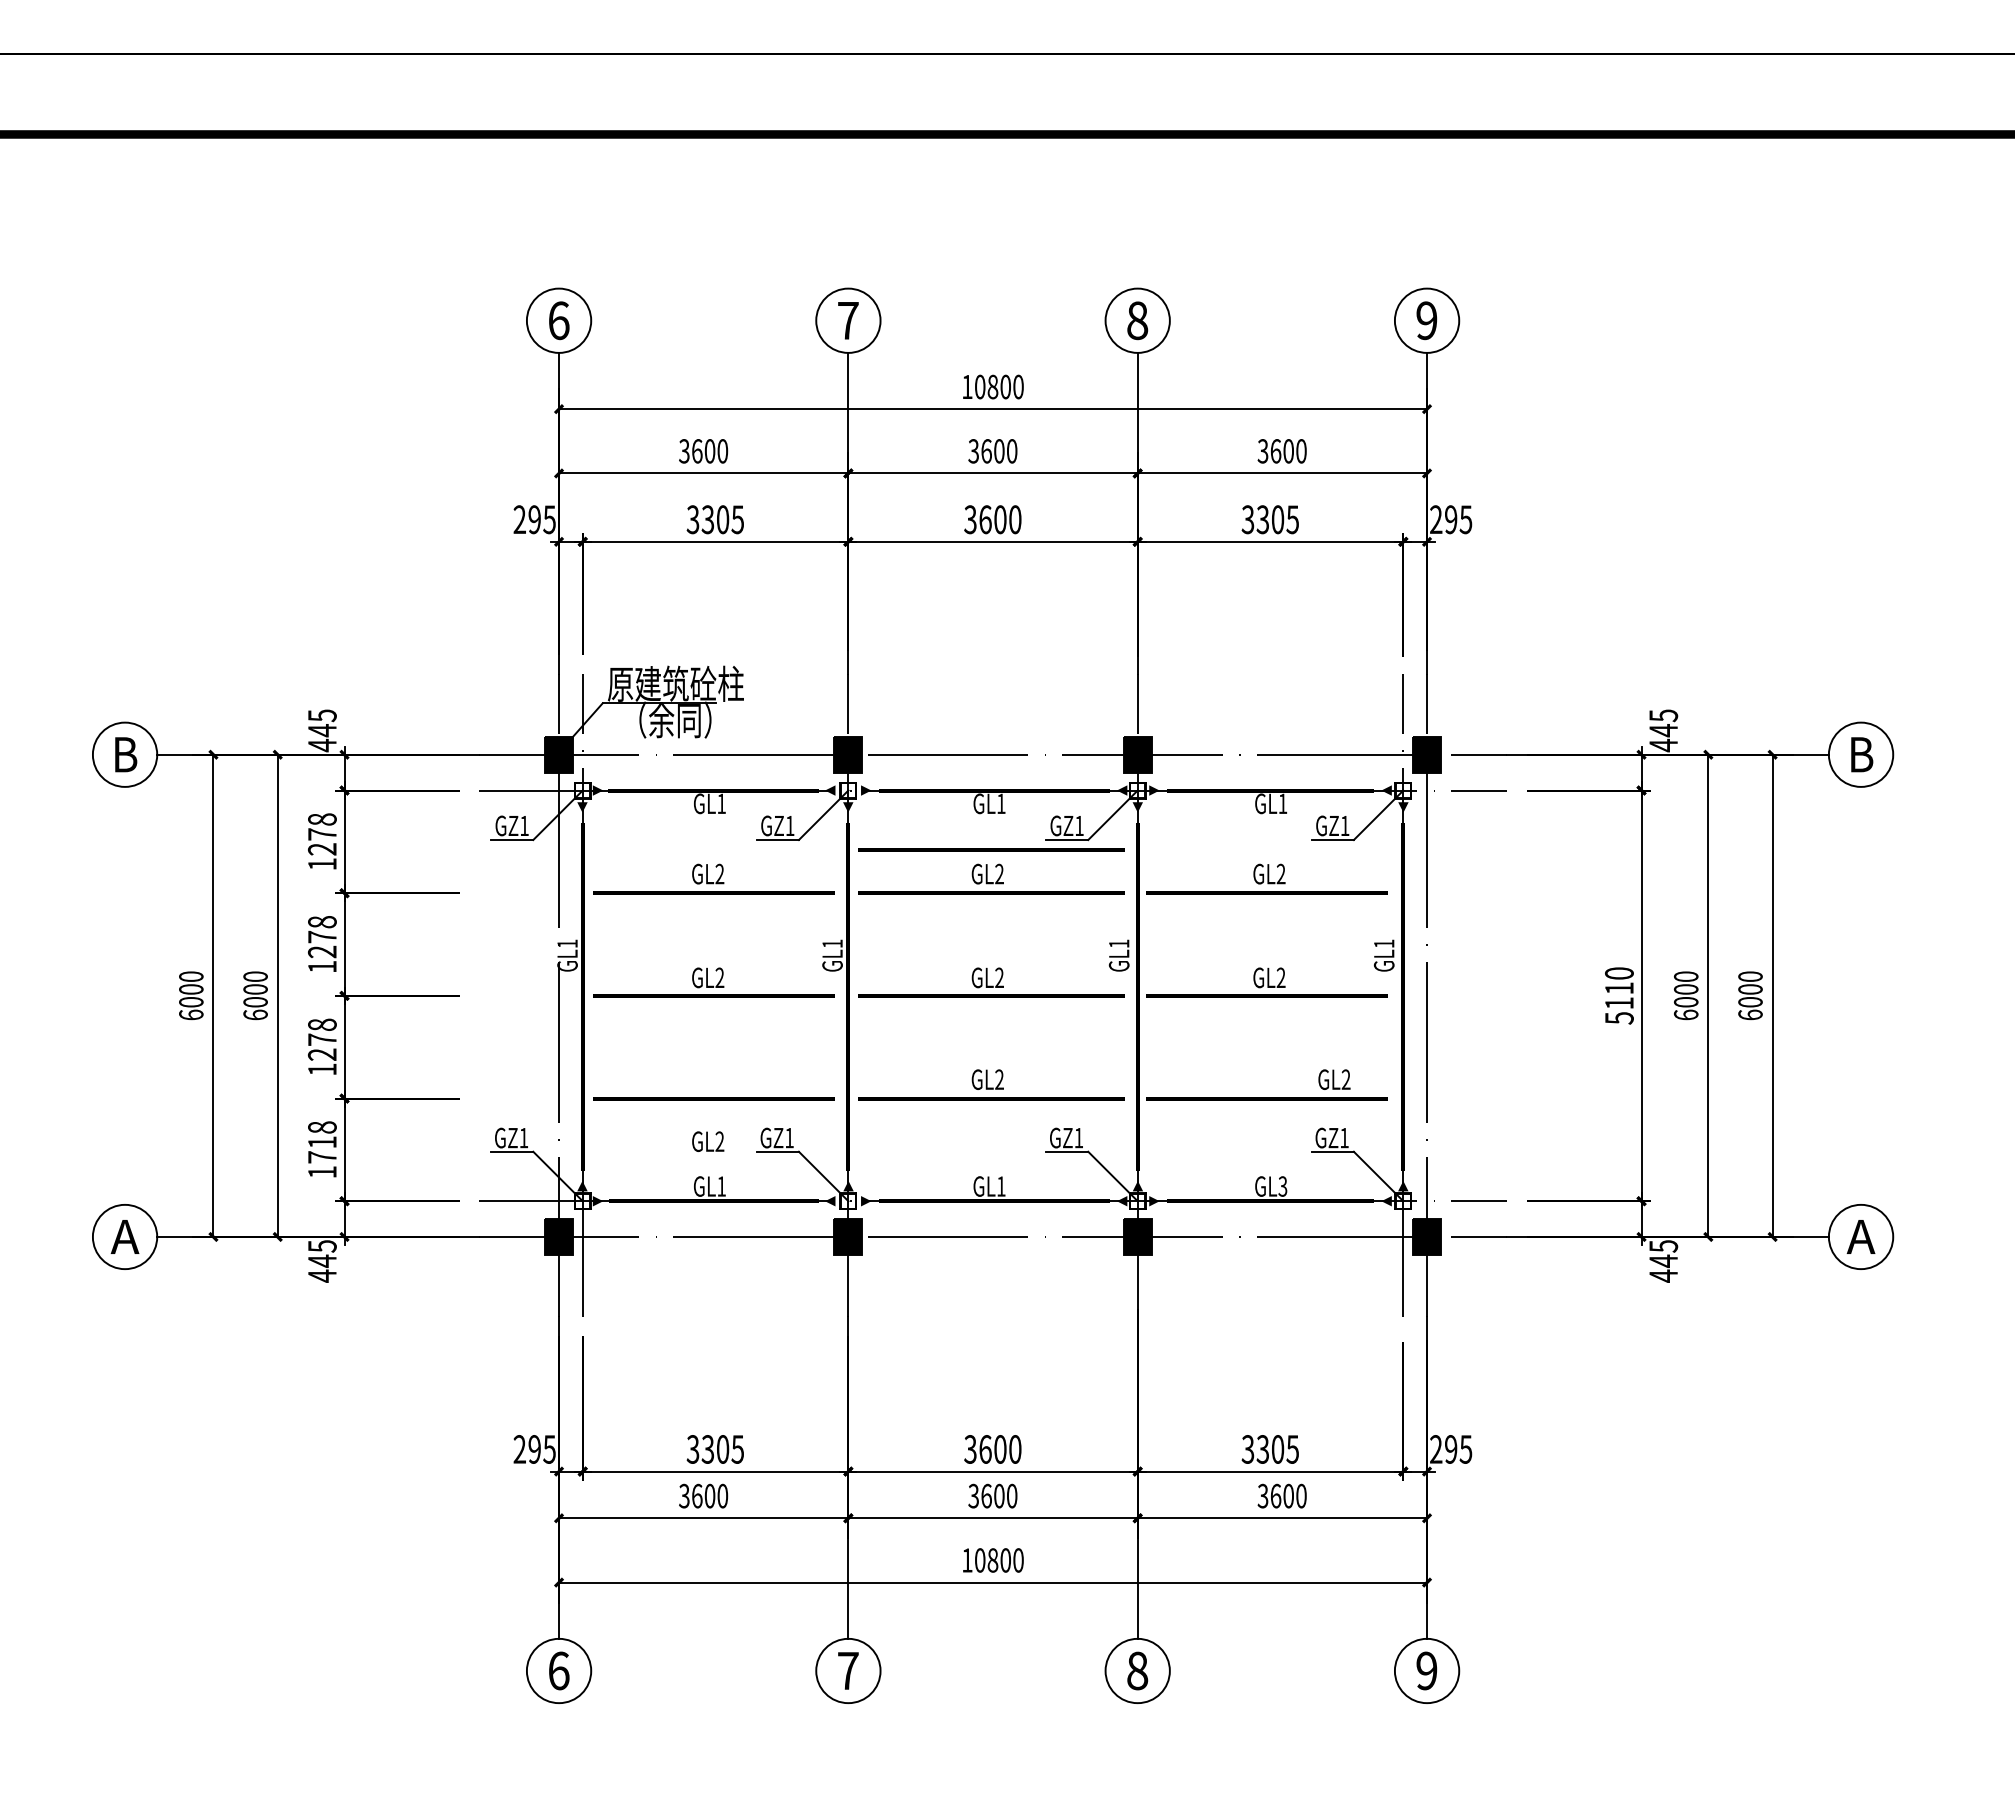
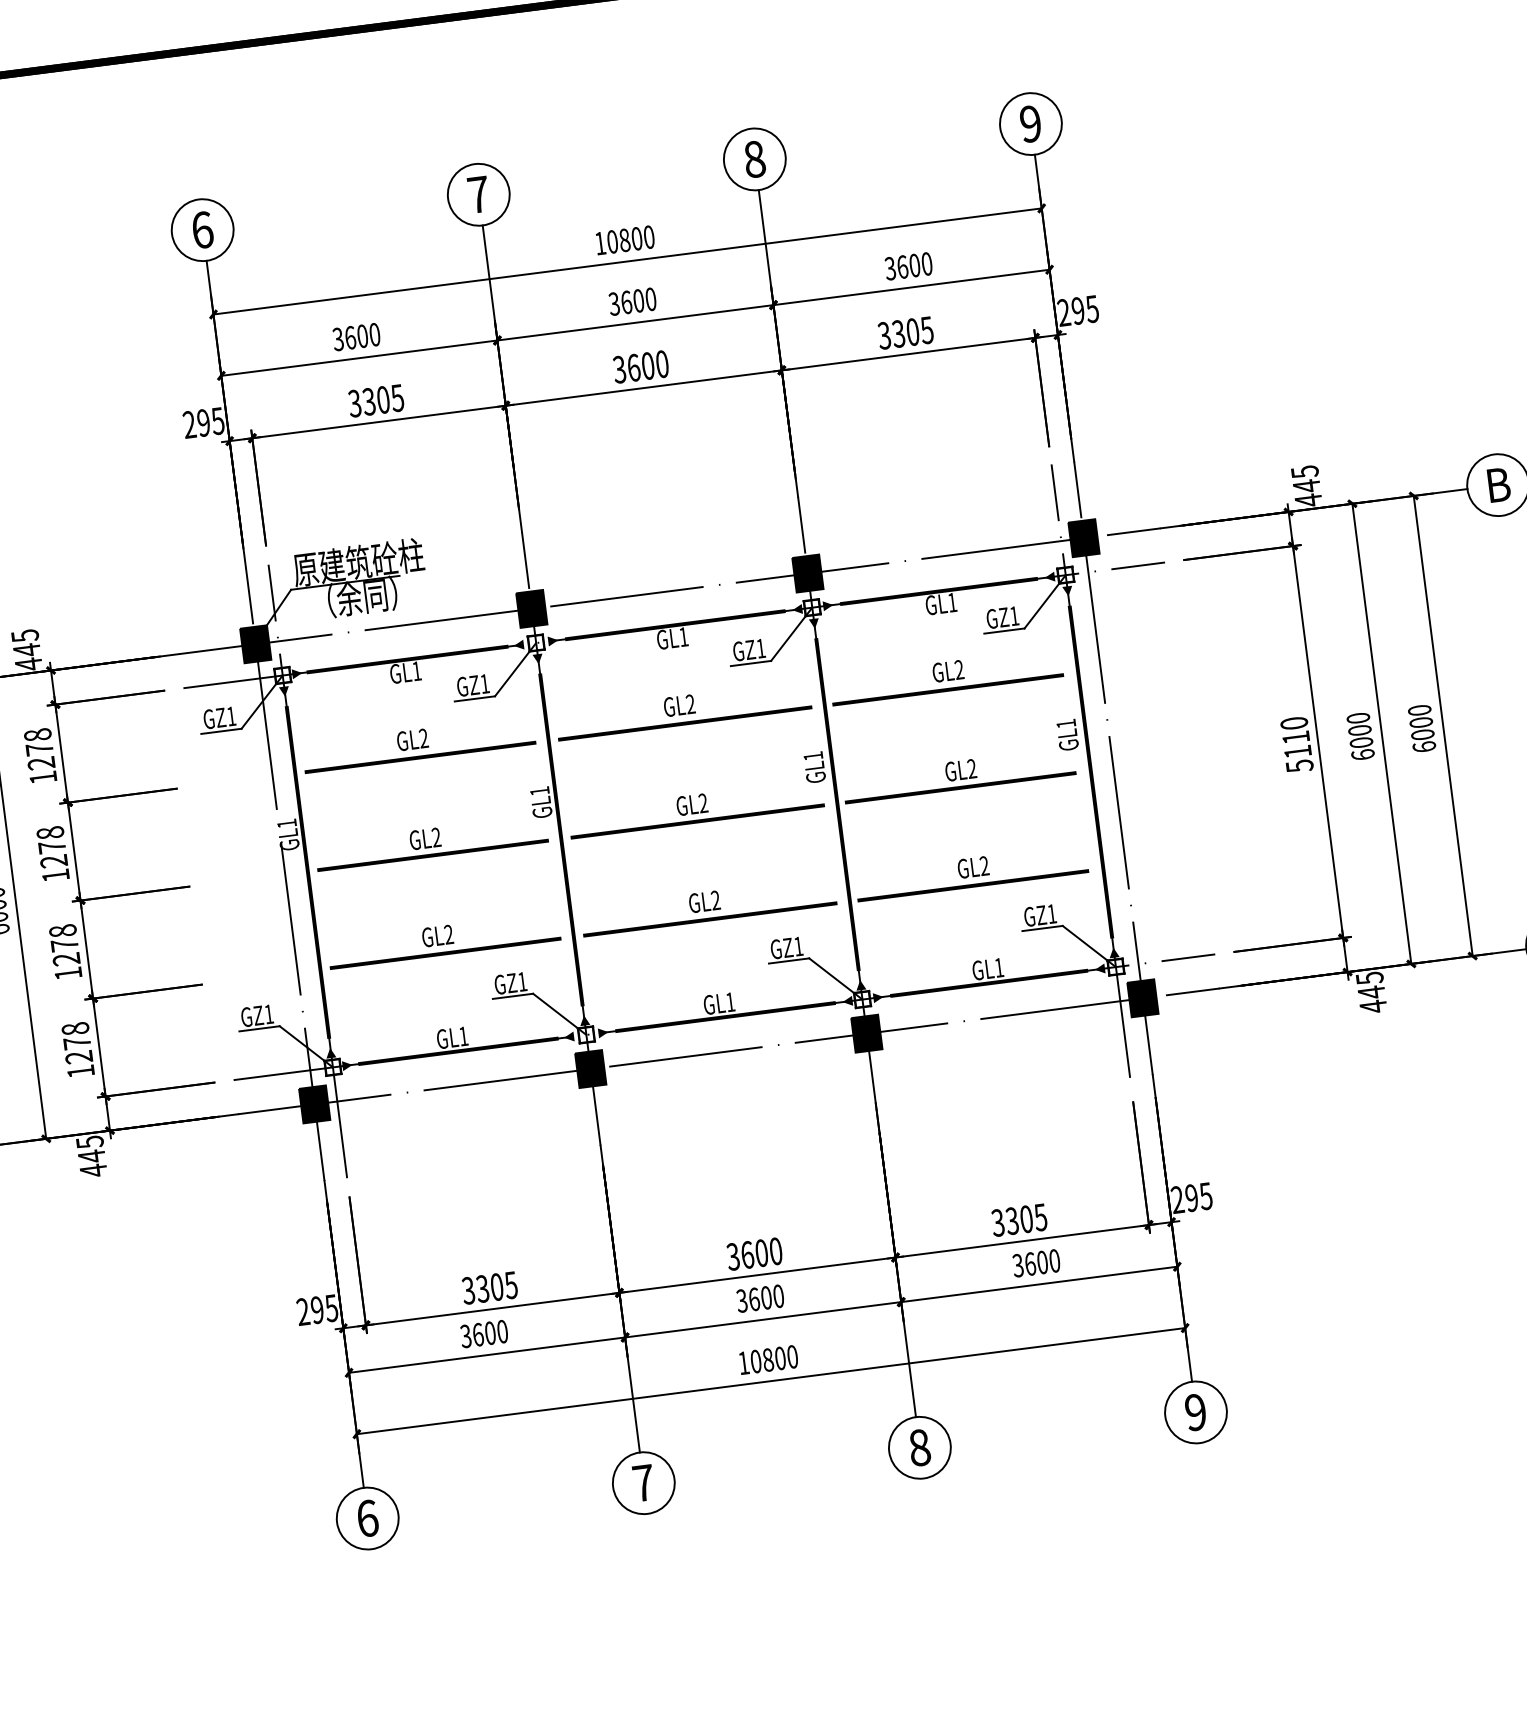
line: (991, 849) -> (679, 681), removed
text: (1334, 1079) -> (973, 867), moved
text: (708, 1141) -> (438, 935), moved
text: (322, 1149) -> (78, 1049), 1718 -> 1278
text: (1282, 1186) -> (998, 967), GL3 -> GL1

